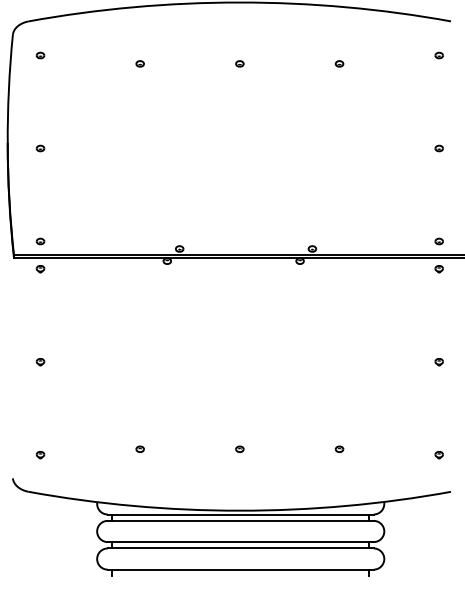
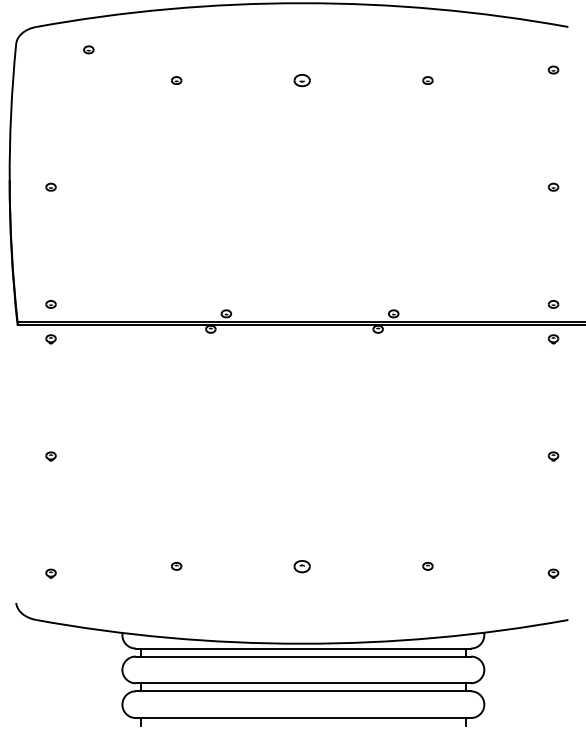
part: (40, 55) -> (88, 49), moved
part: (239, 63) -> (301, 80), size x1.6
part: (239, 448) -> (301, 565), size x1.6

